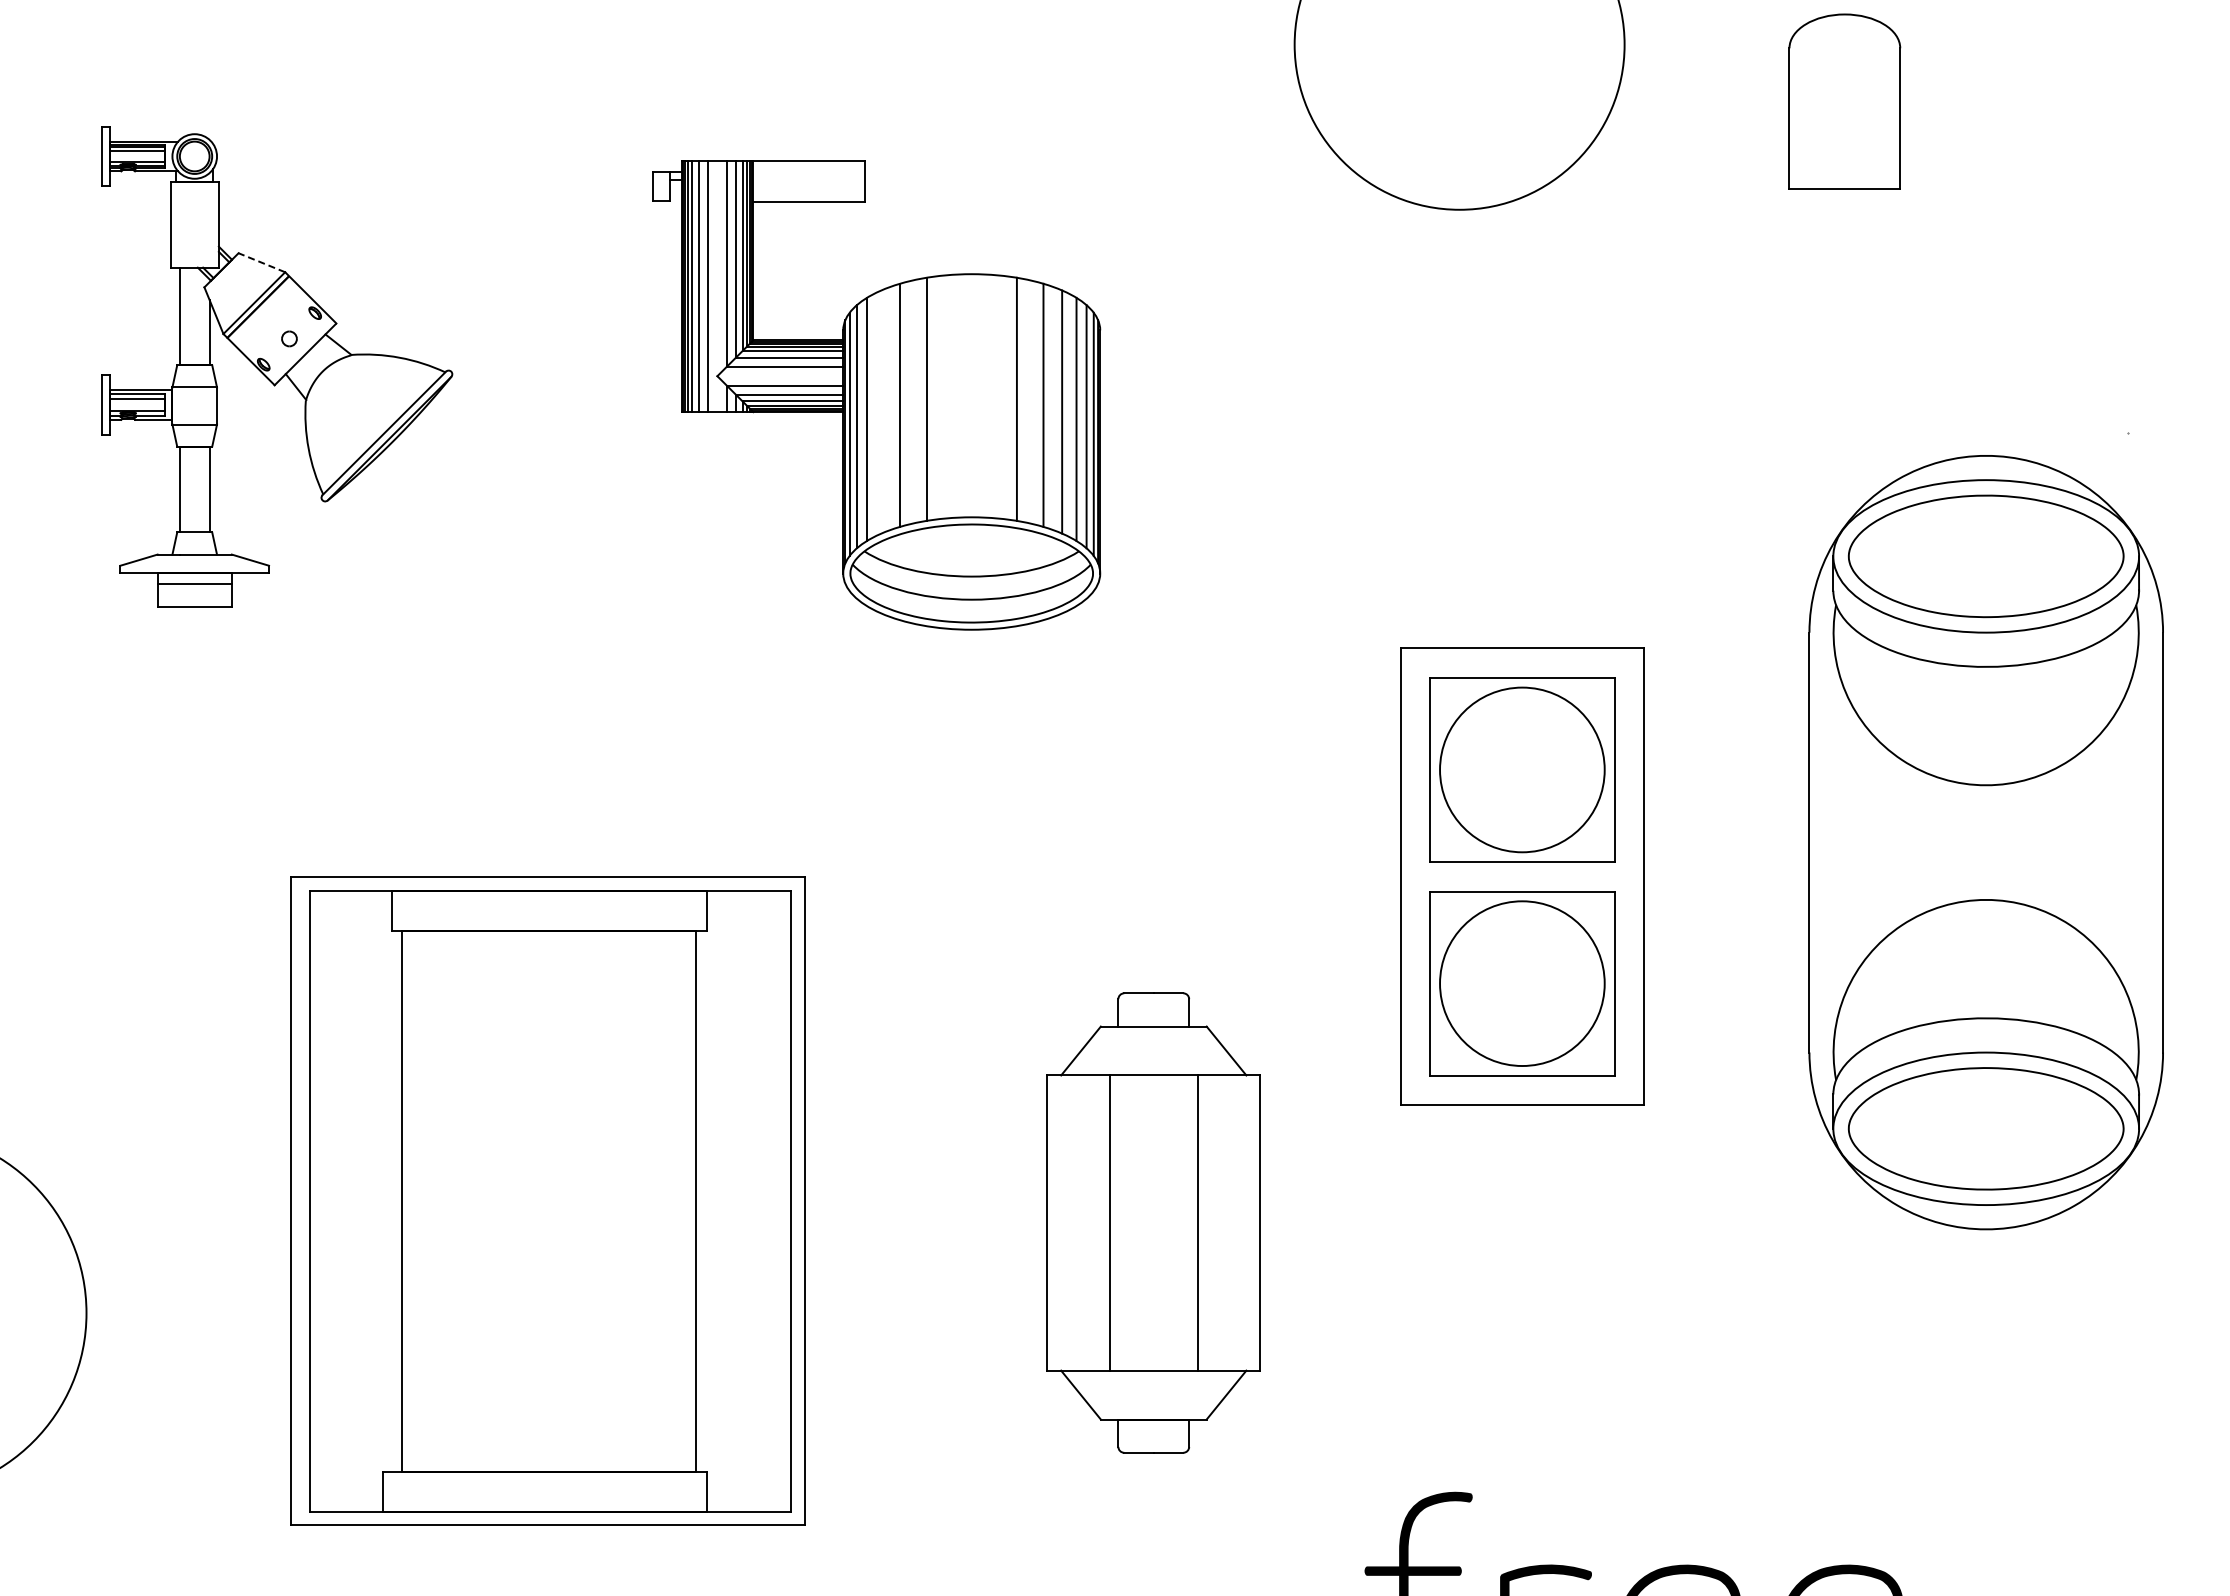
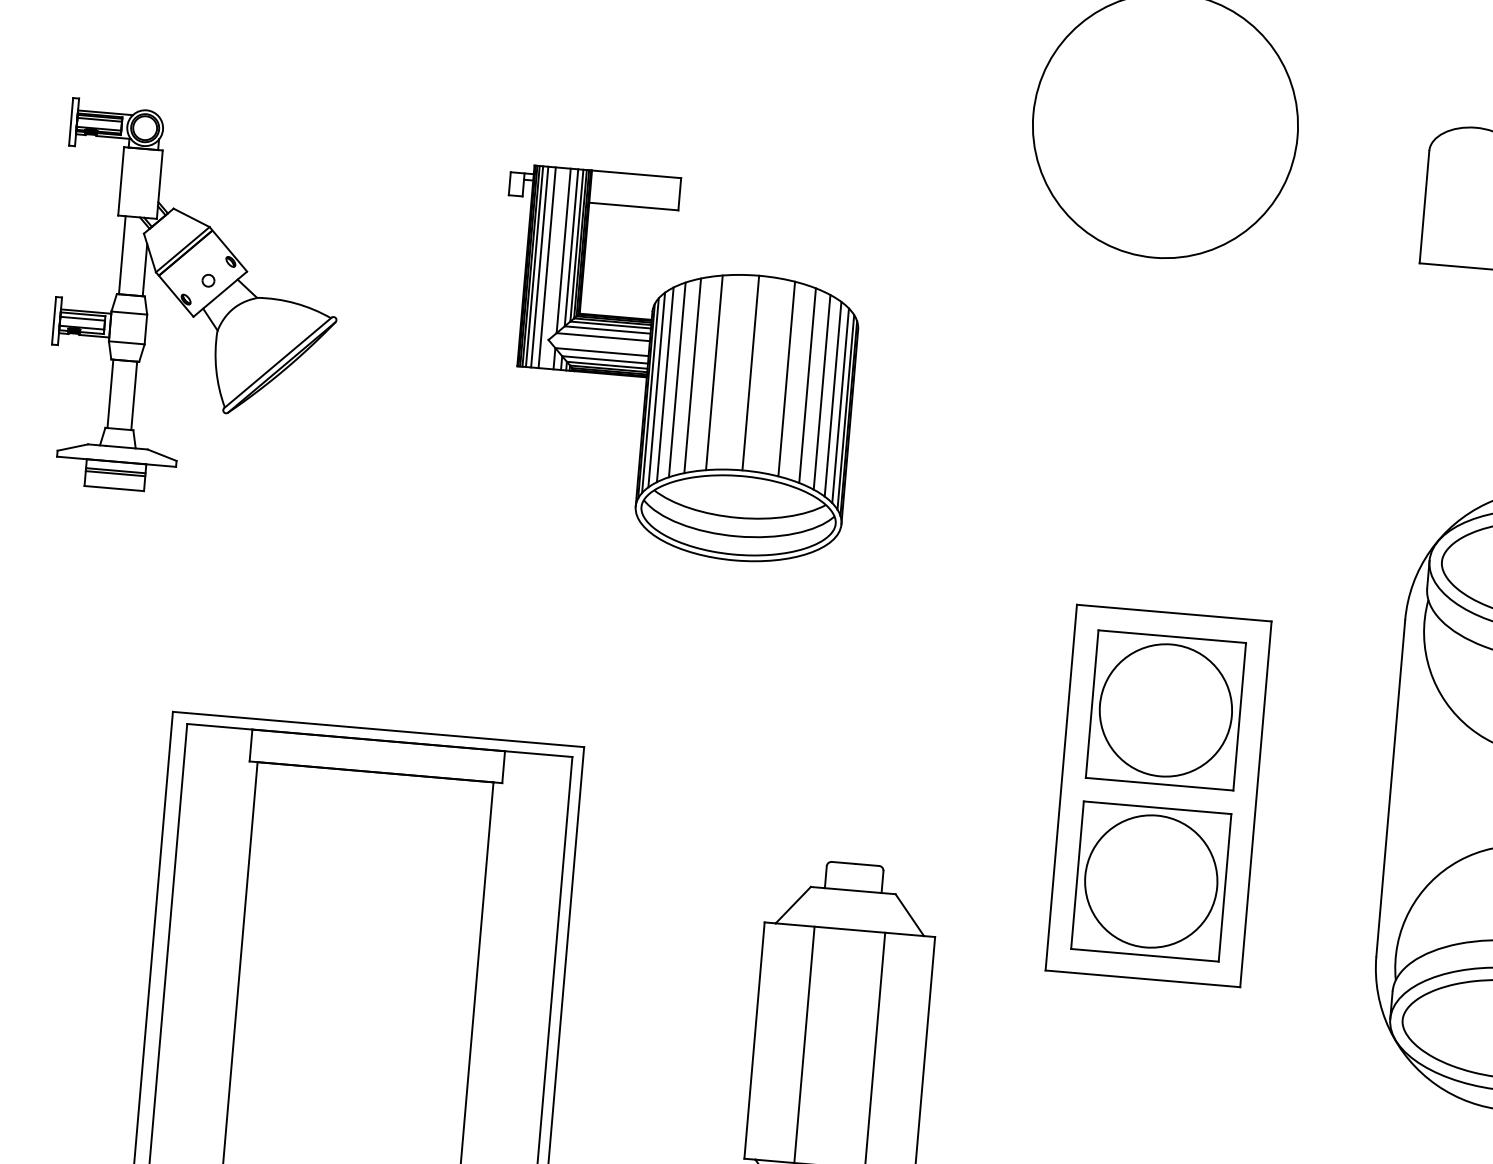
line: (261, 262) -> (191, 217), dashed -> solid
line: (971, 395) -> (750, 372), added
line: (881, 411) -> (677, 379), added
line: (194, 588) -> (115, 474), added

